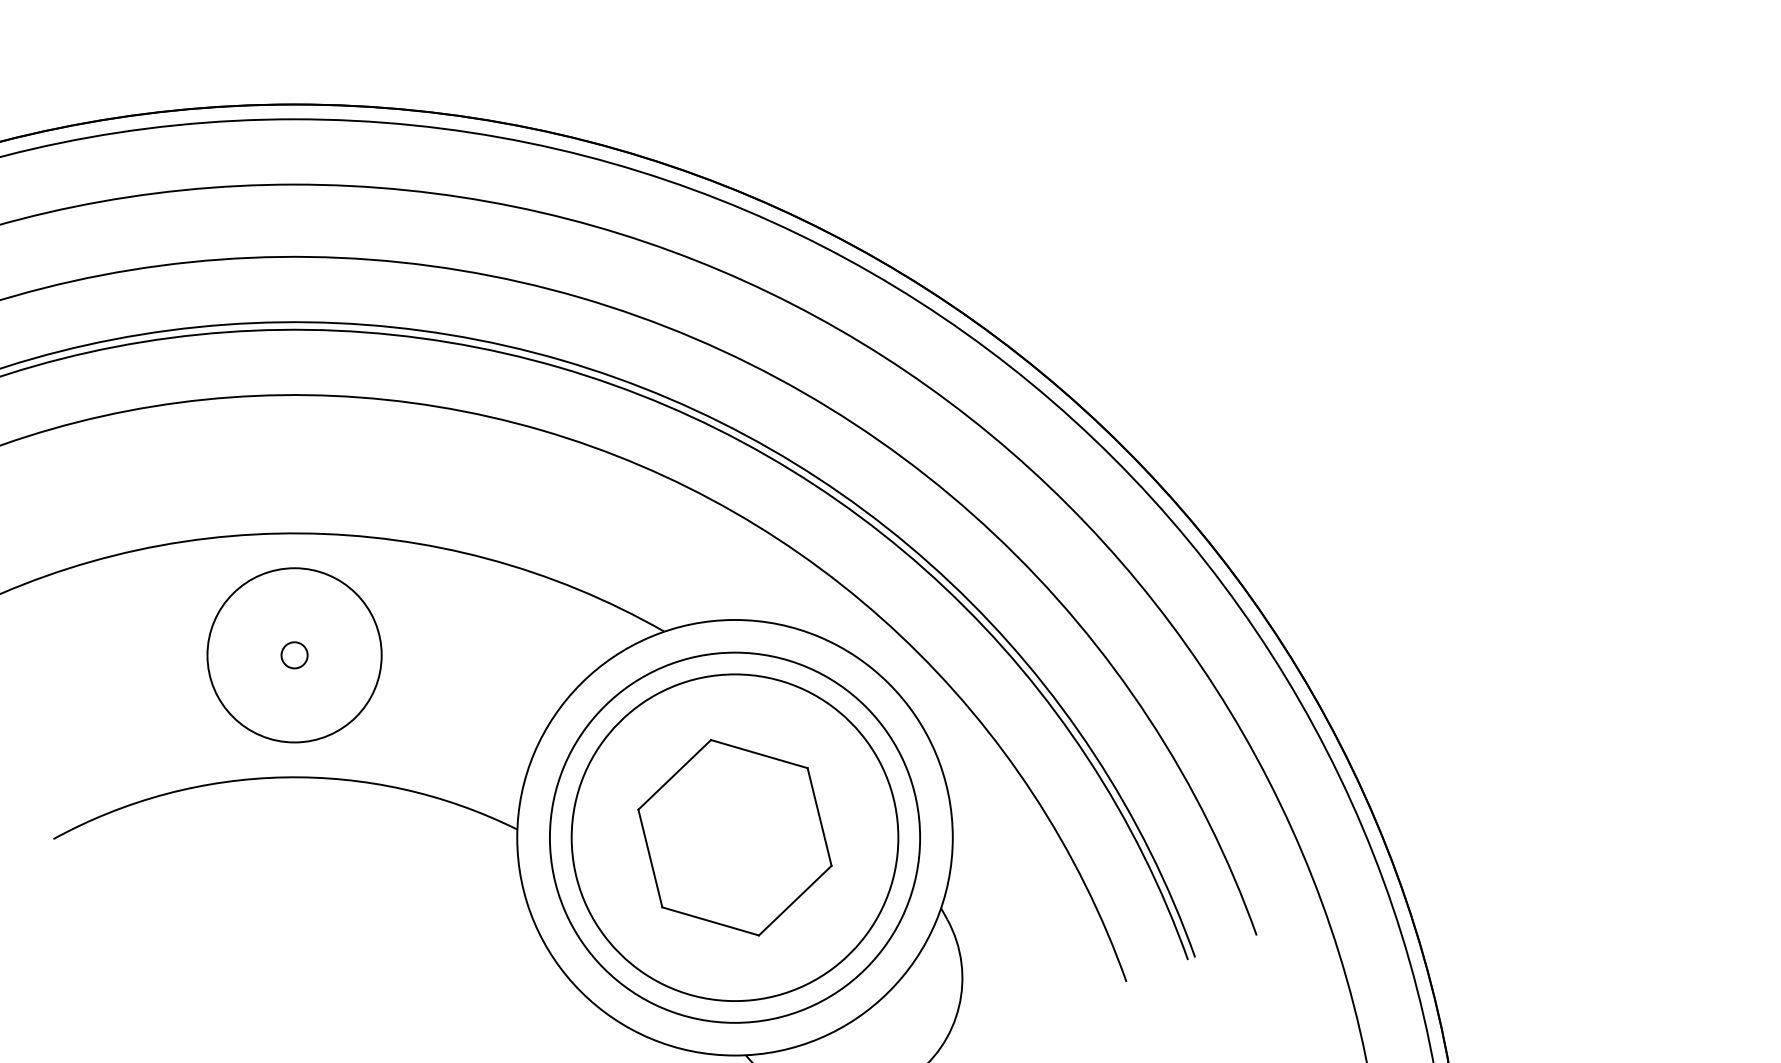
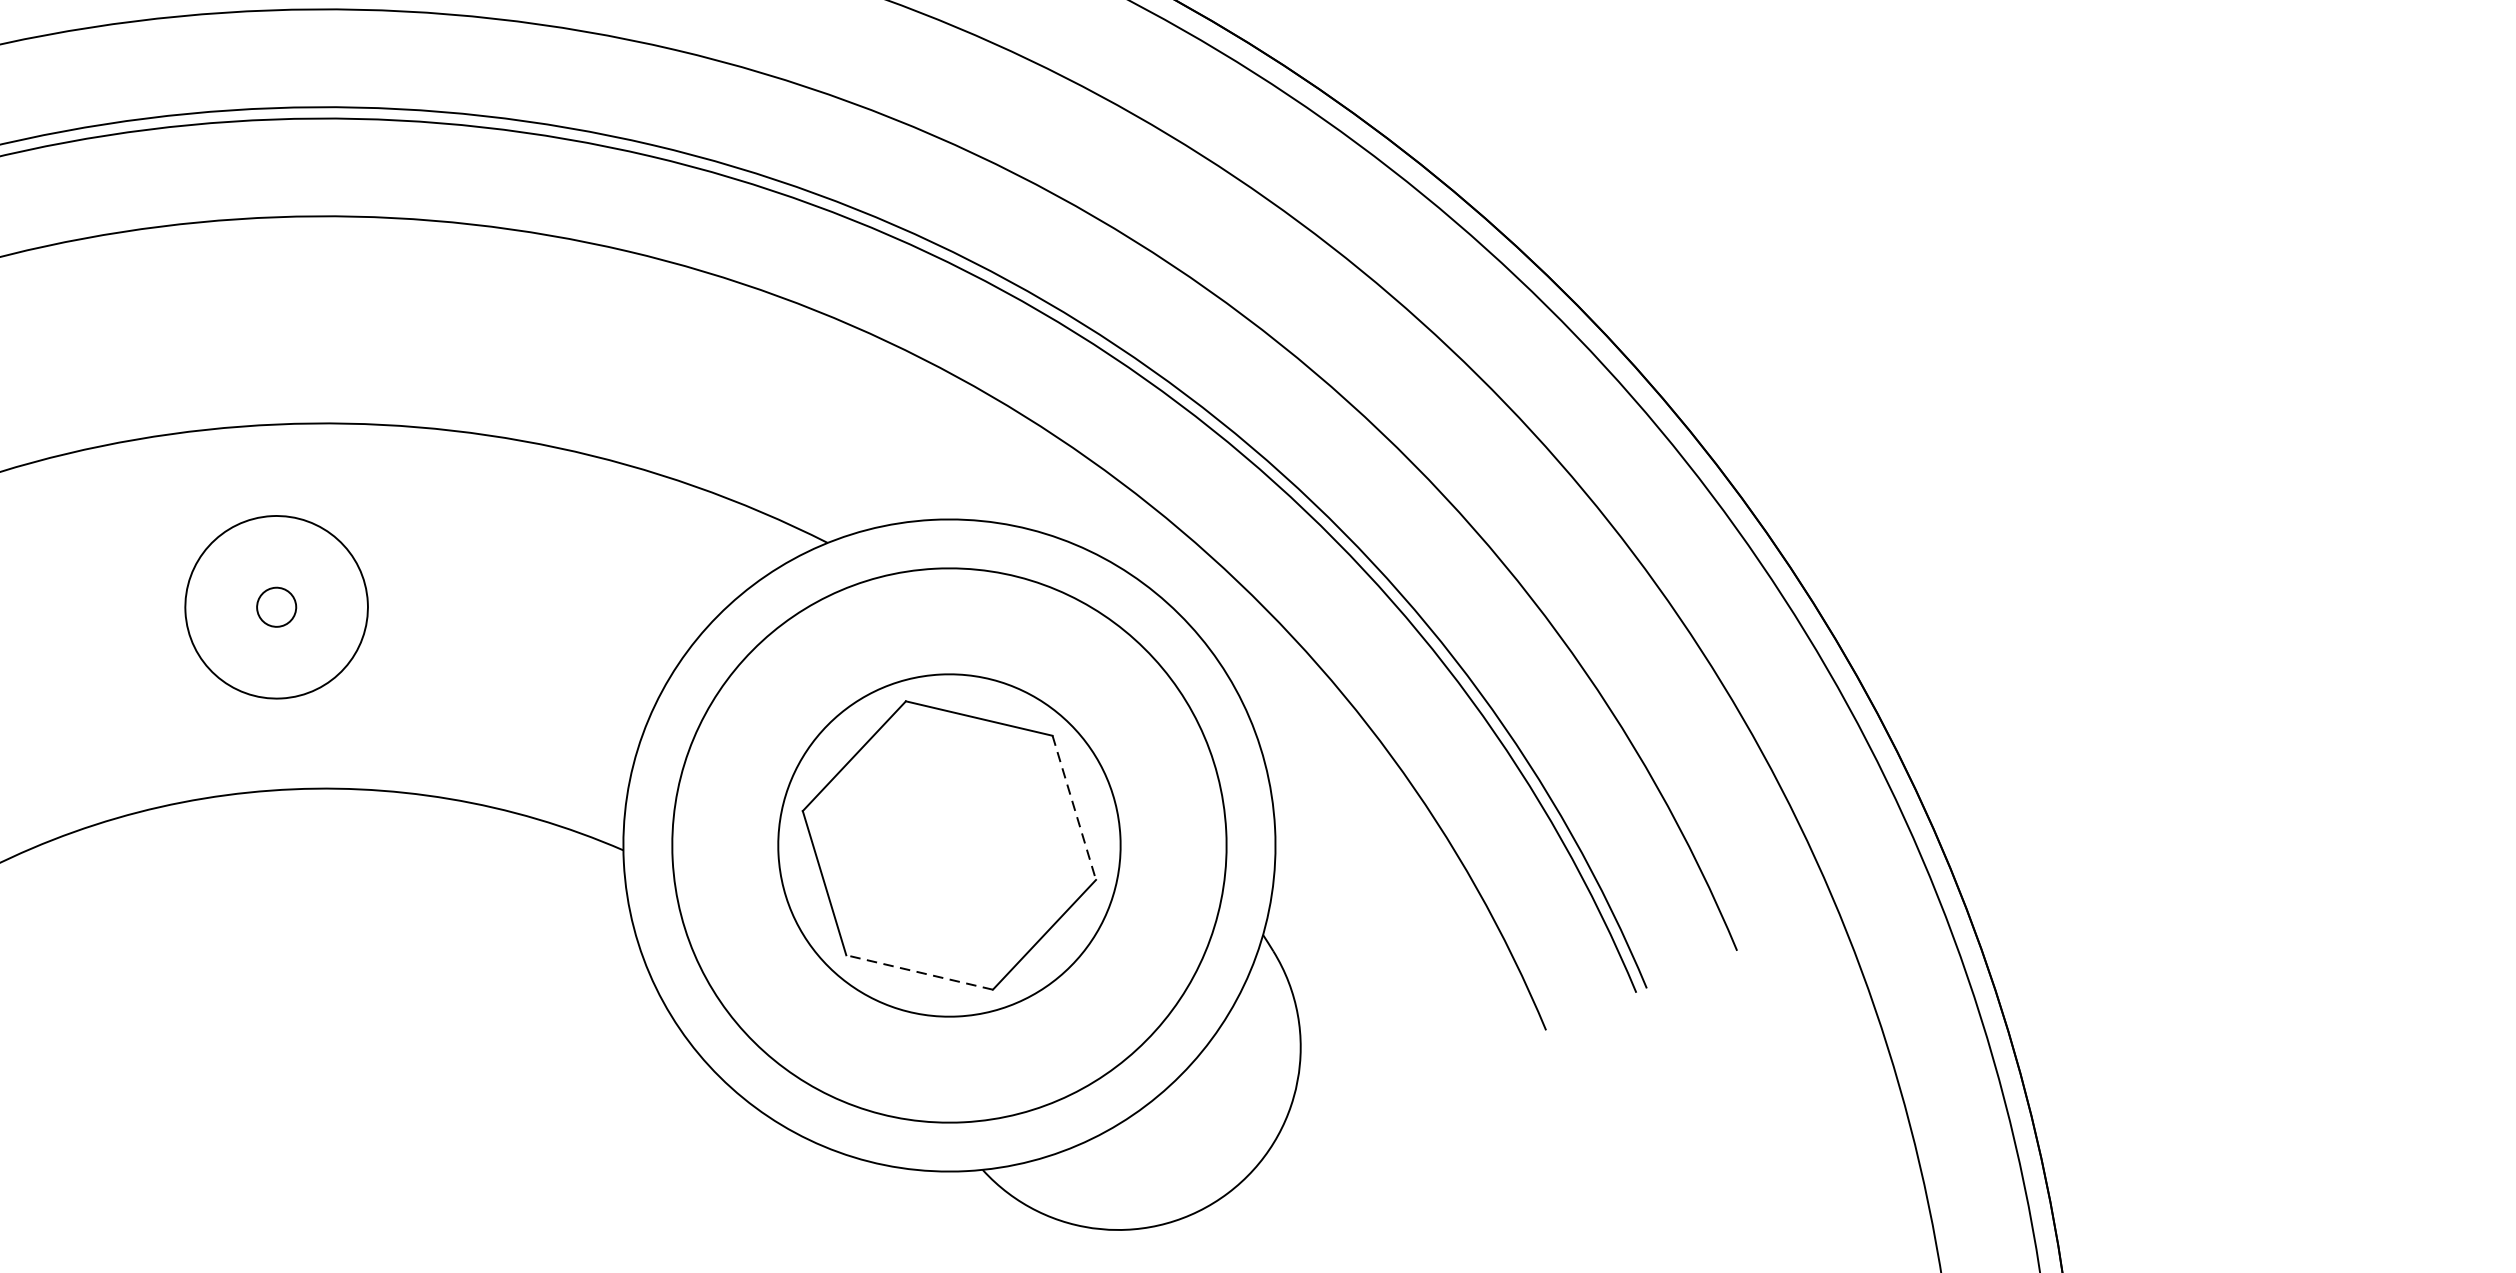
circle: (294, 655) -> (276, 607), size x0.7
line: (819, 817) -> (1074, 808), solid -> dashed
circle: (734, 837) -> (948, 845), size x0.7
line: (710, 921) -> (919, 972), solid -> dashed

